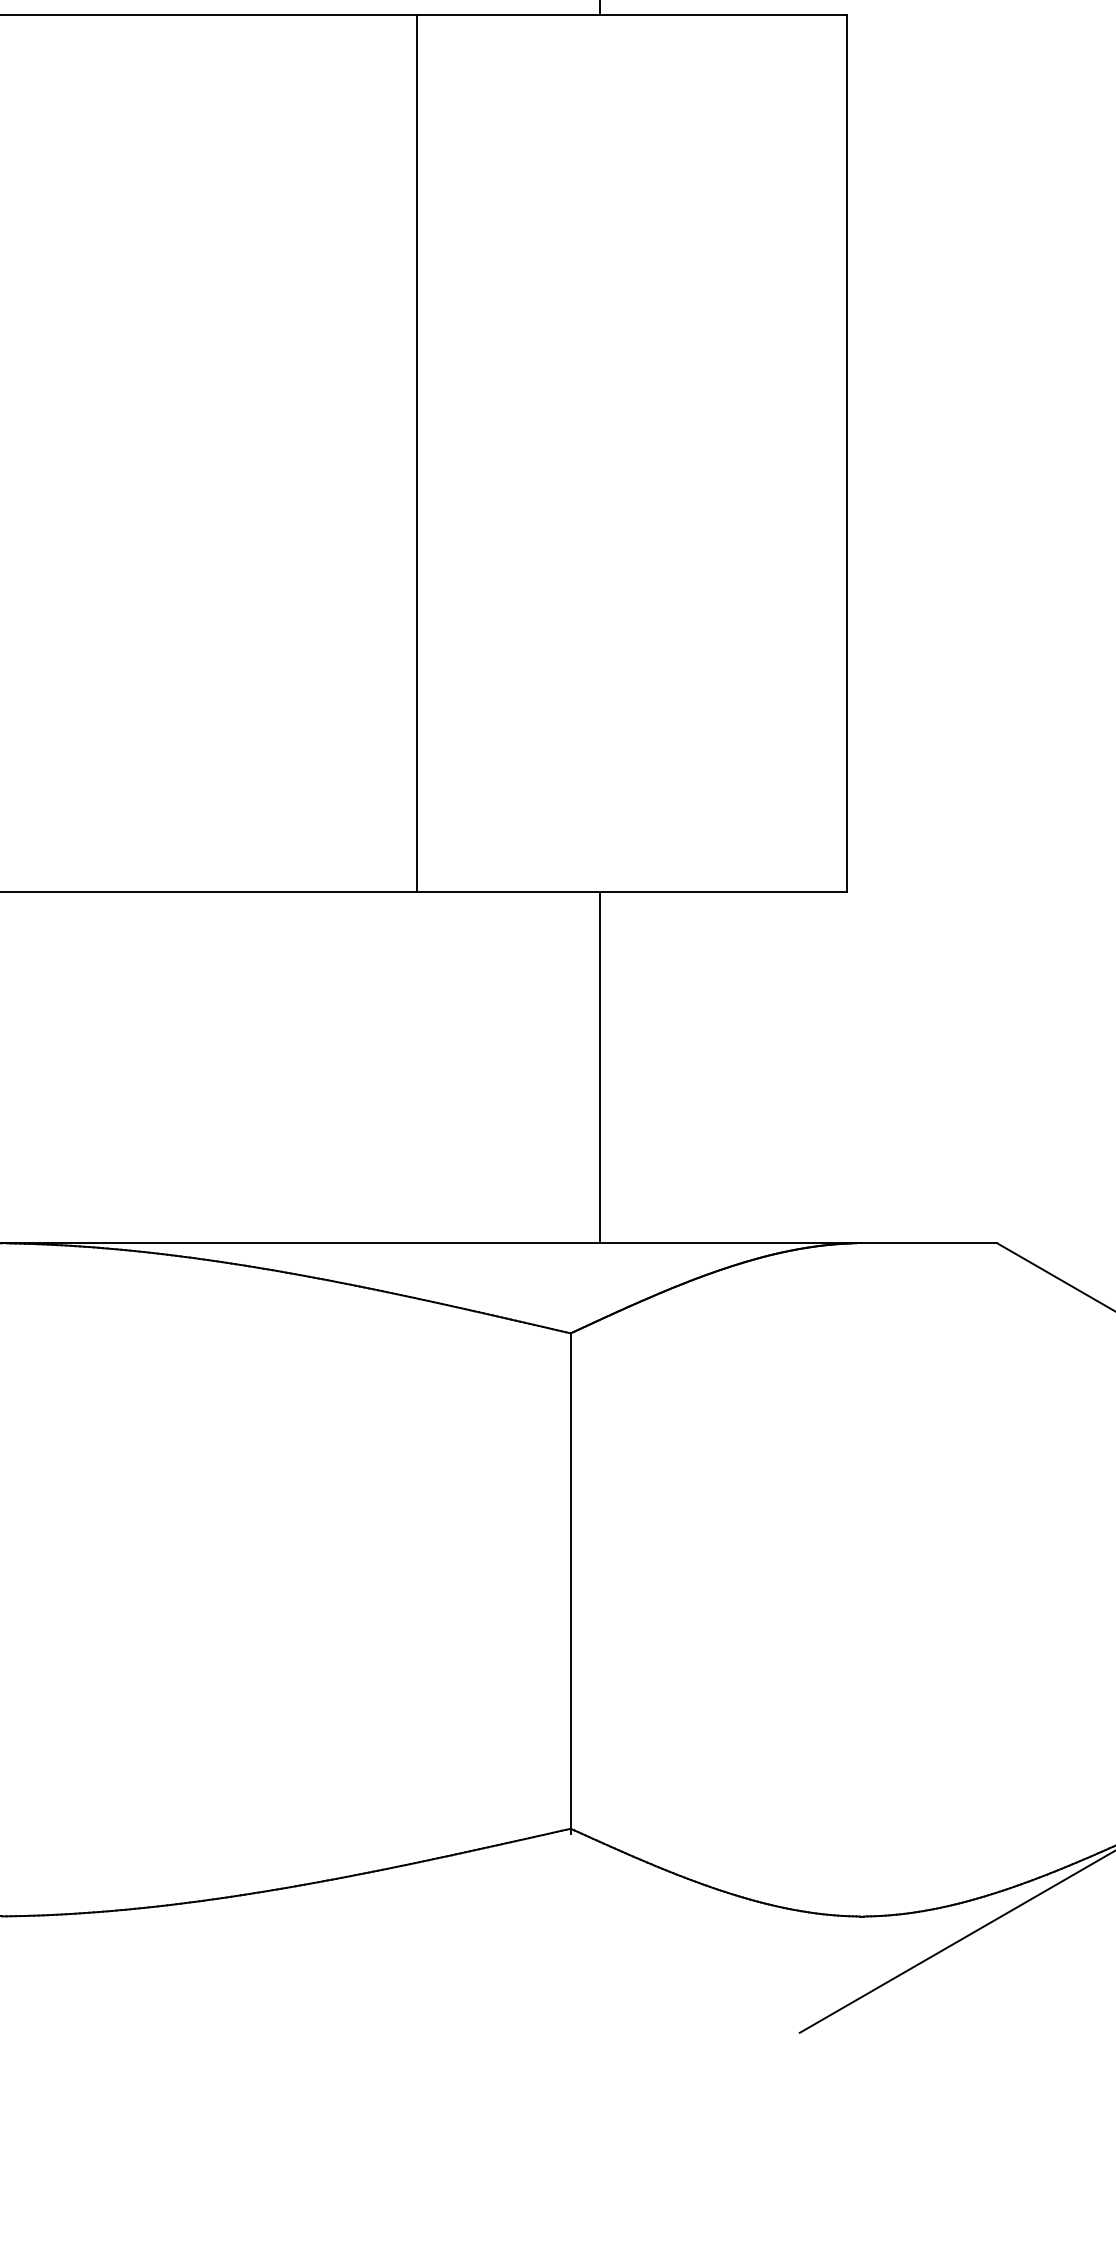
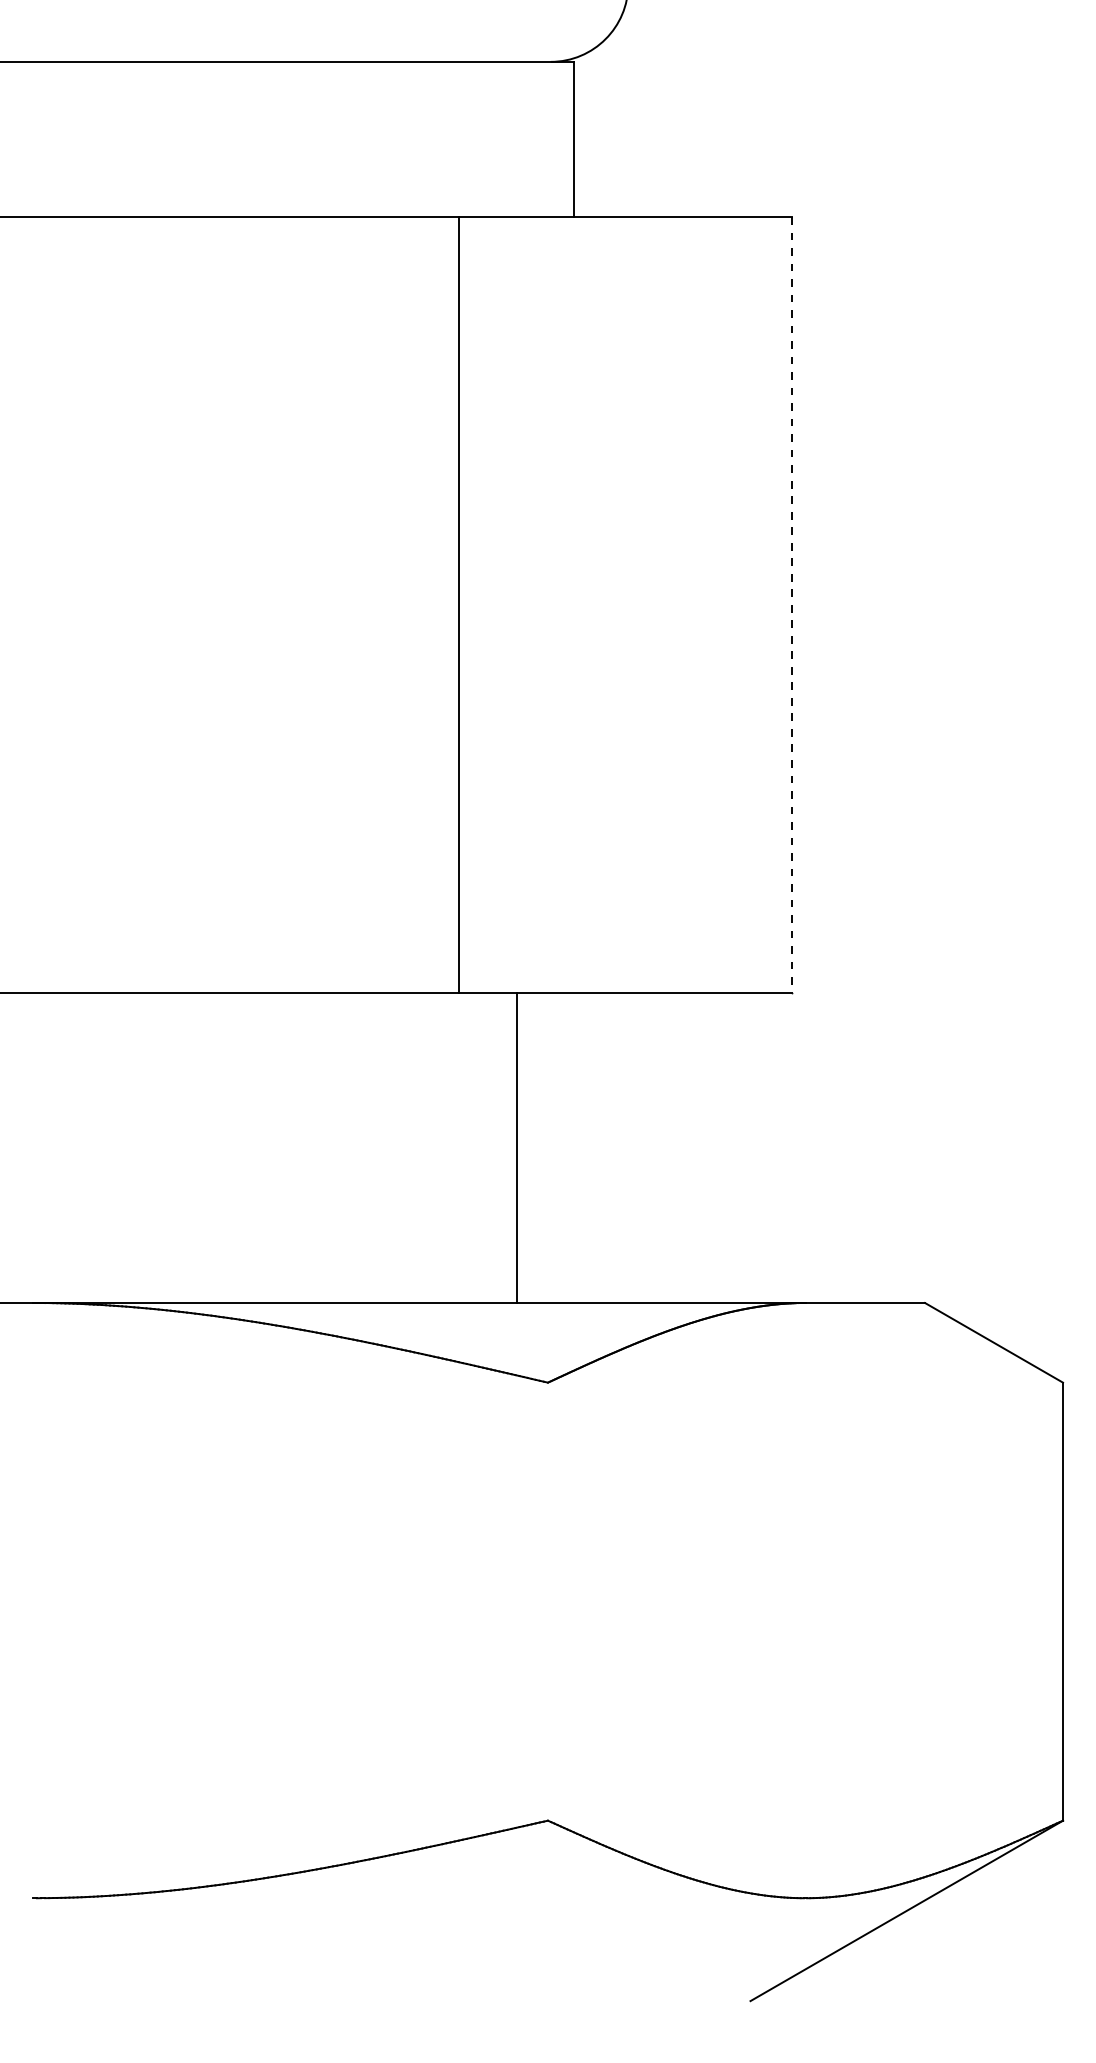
line: (416, 453) -> (458, 604), moved
line: (847, 453) -> (792, 604), solid -> dashed
line: (600, 1067) -> (517, 1147), moved
line: (570, 1583) -> (547, 1603), removed

